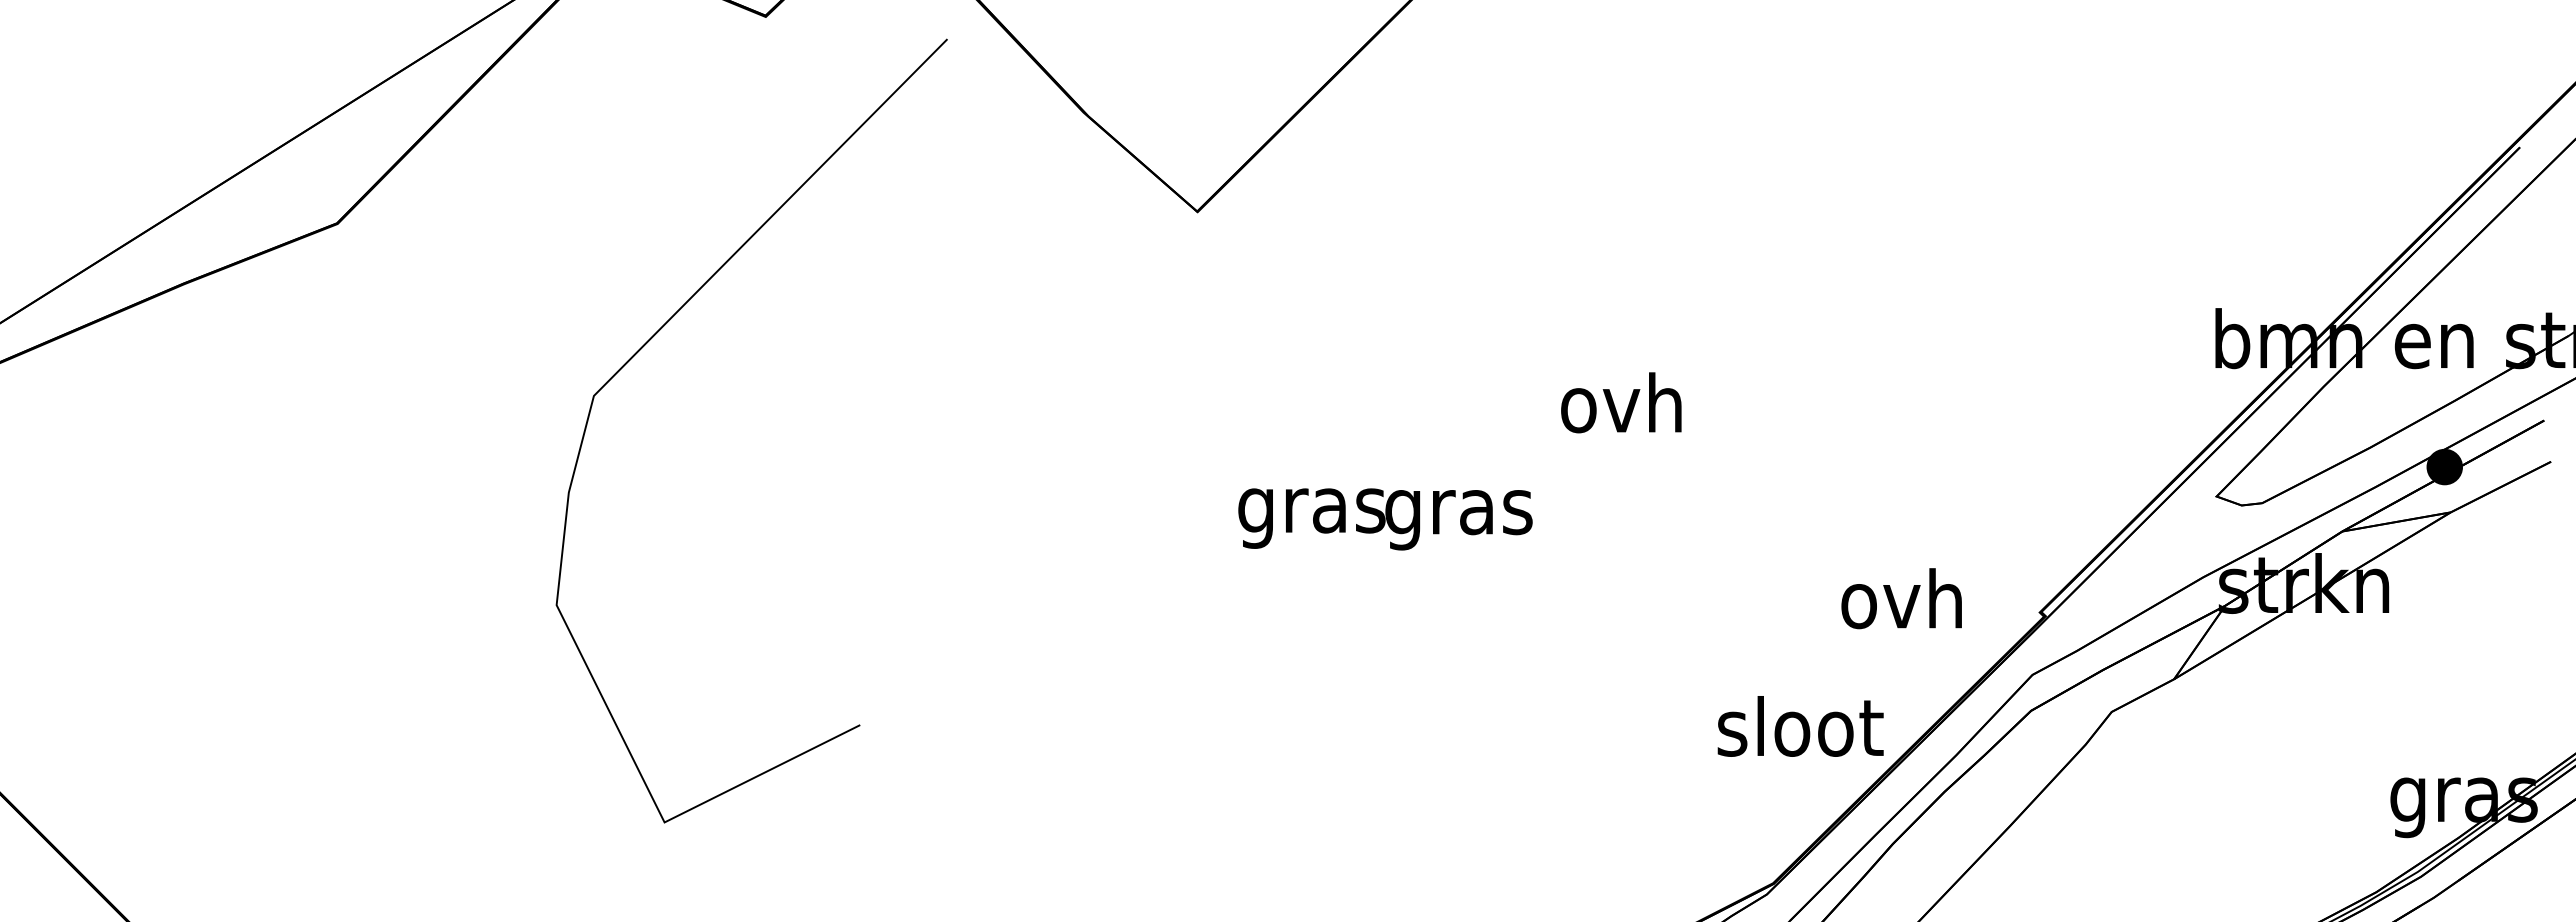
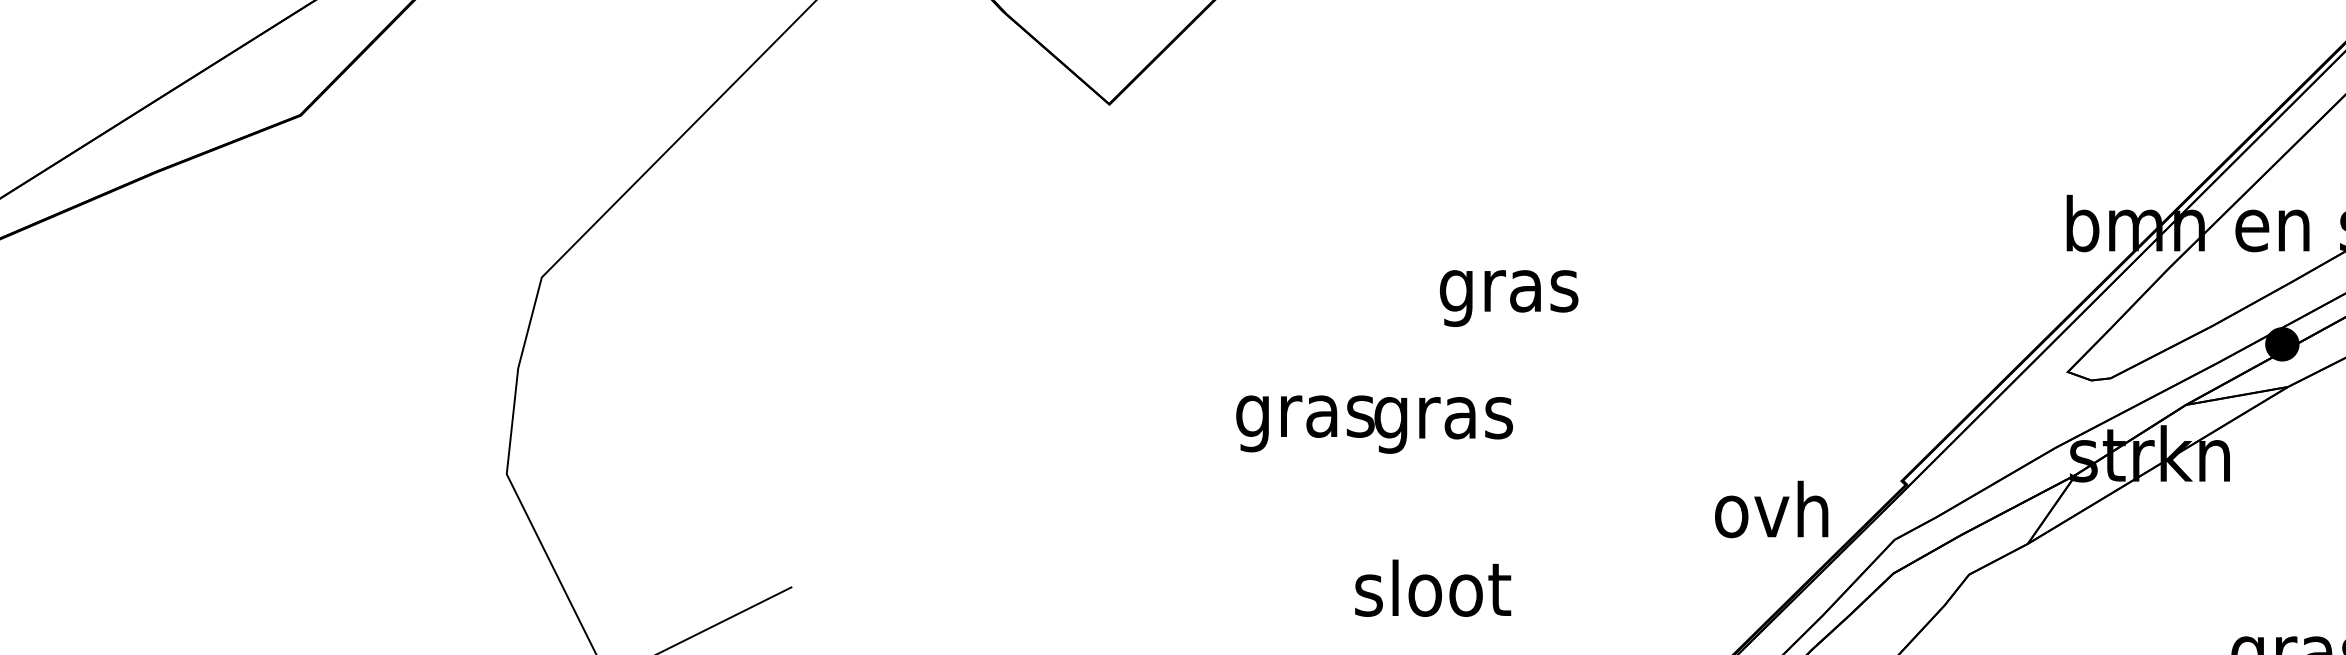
text: (1622, 410) -> (1509, 291), ovh -> gras
text: (1385, 519) -> (1374, 424), moved
text: (1901, 598) -> (1771, 509), moved
text: (1800, 726) -> (1432, 588), moved

